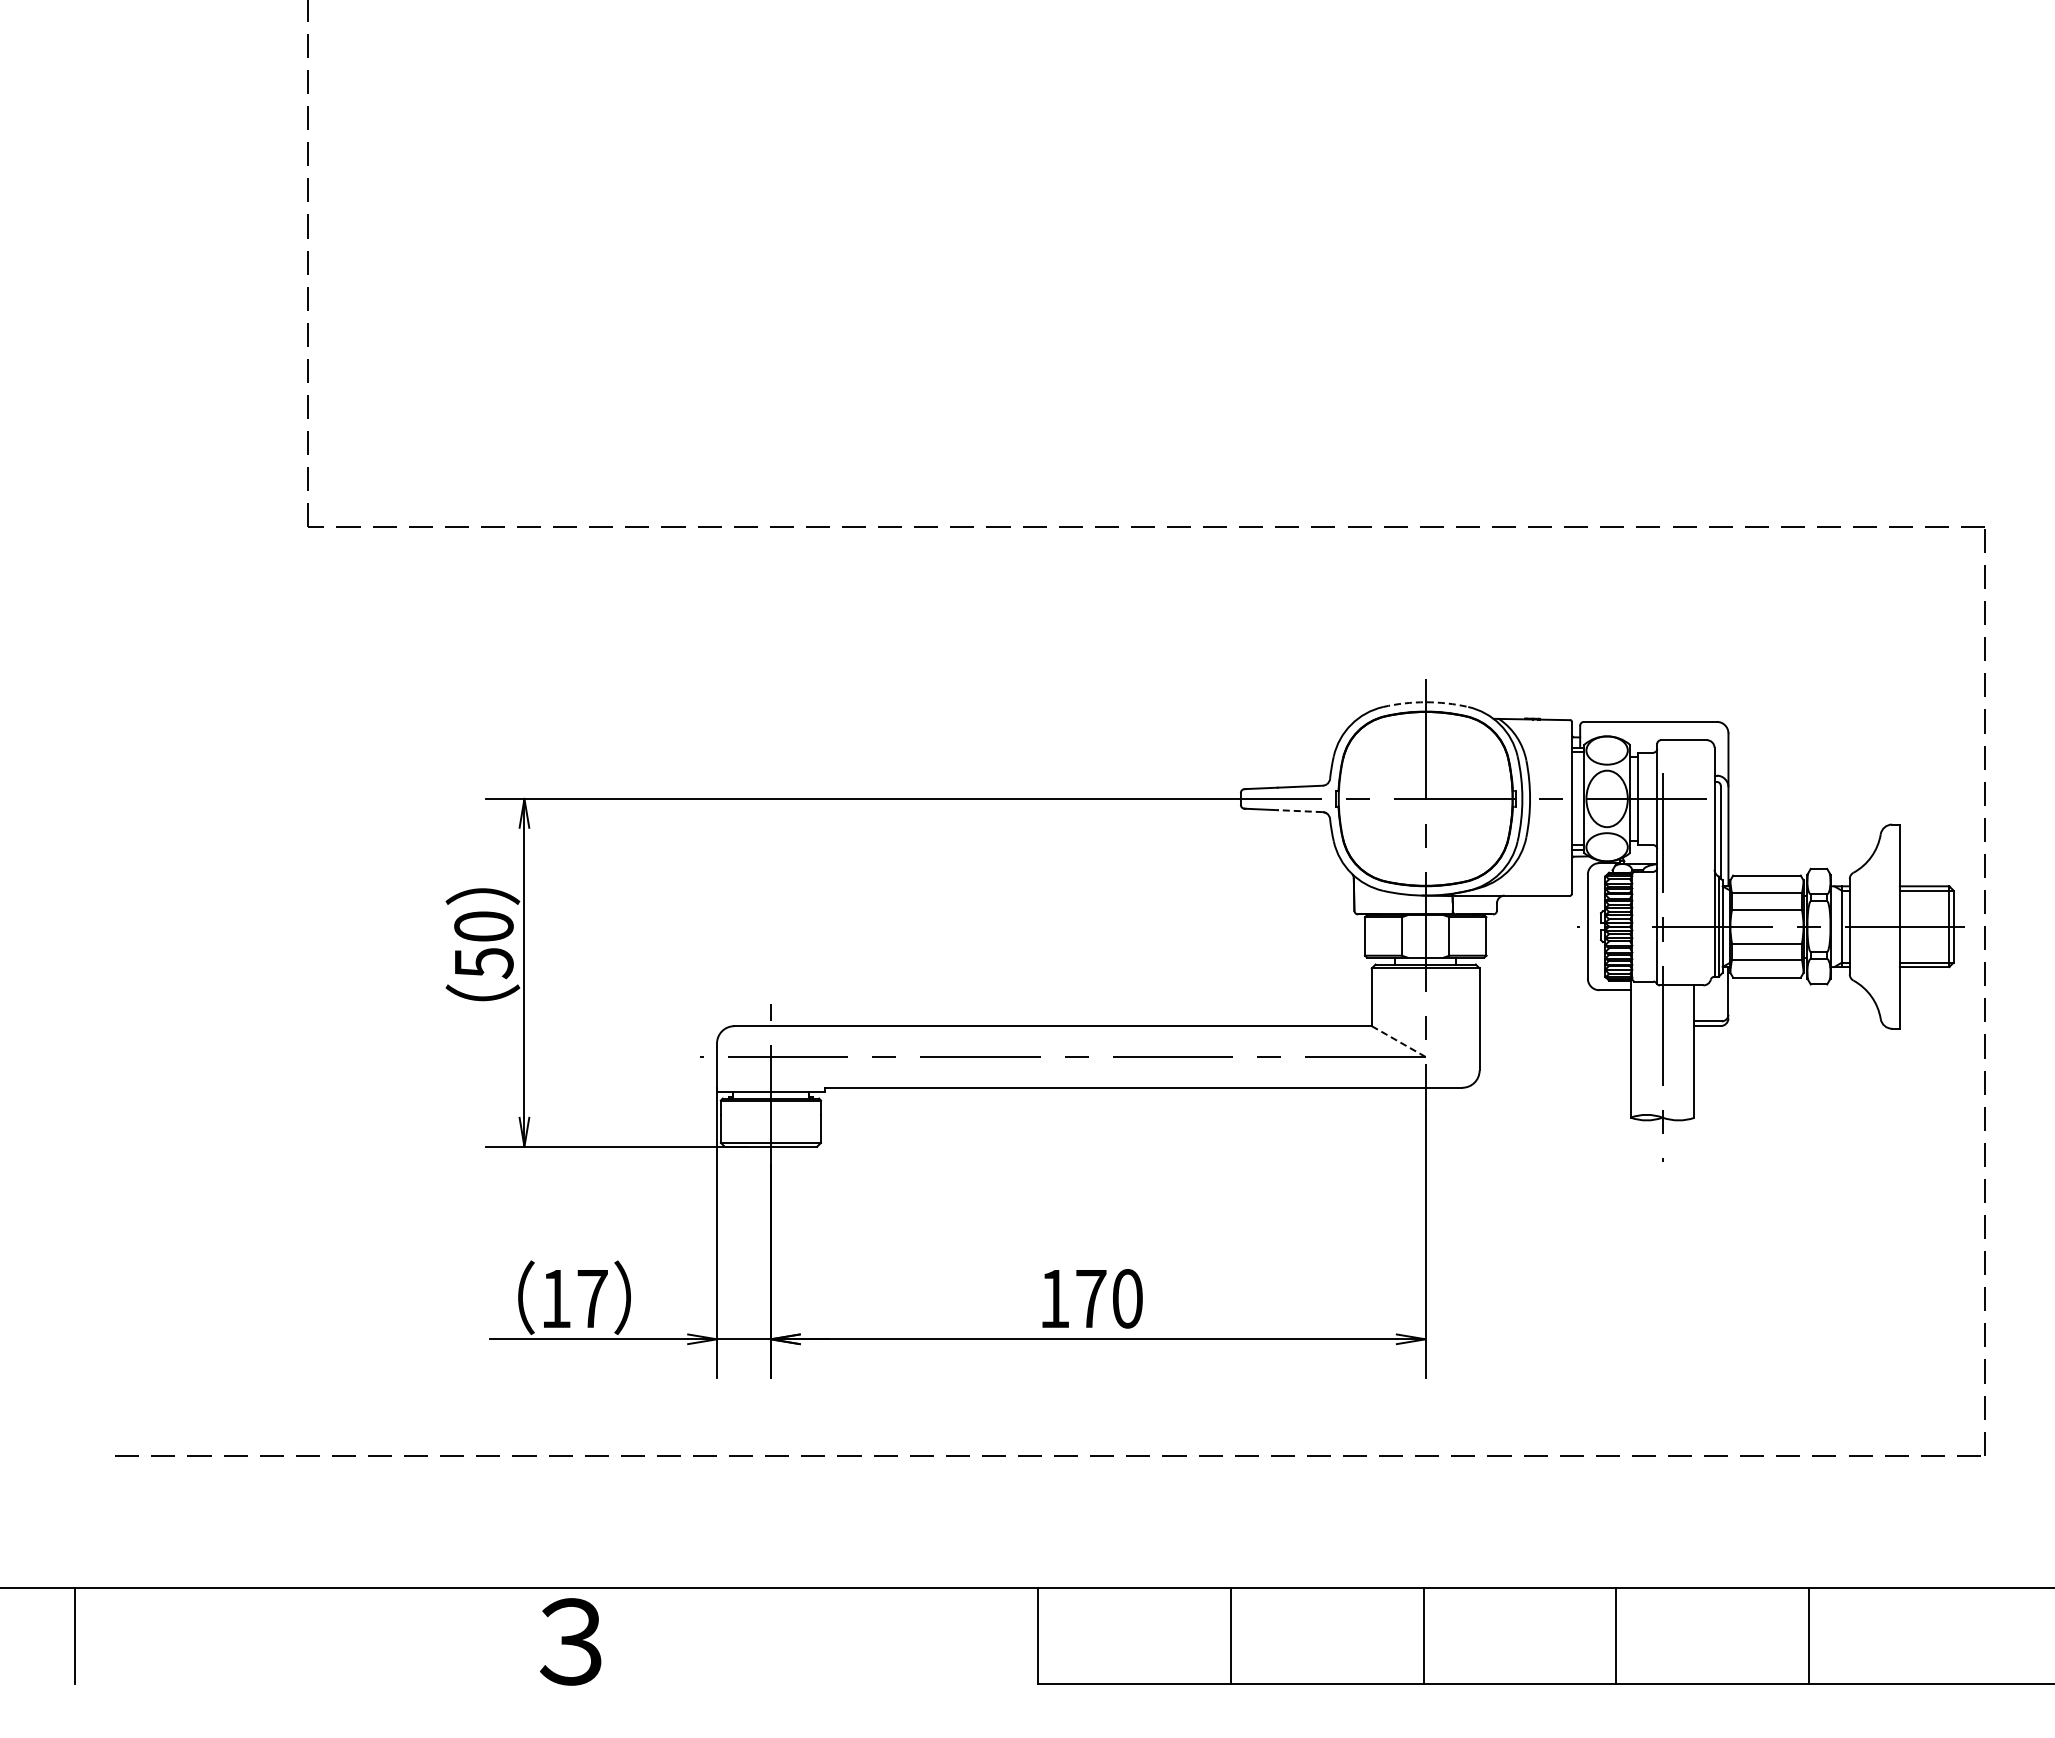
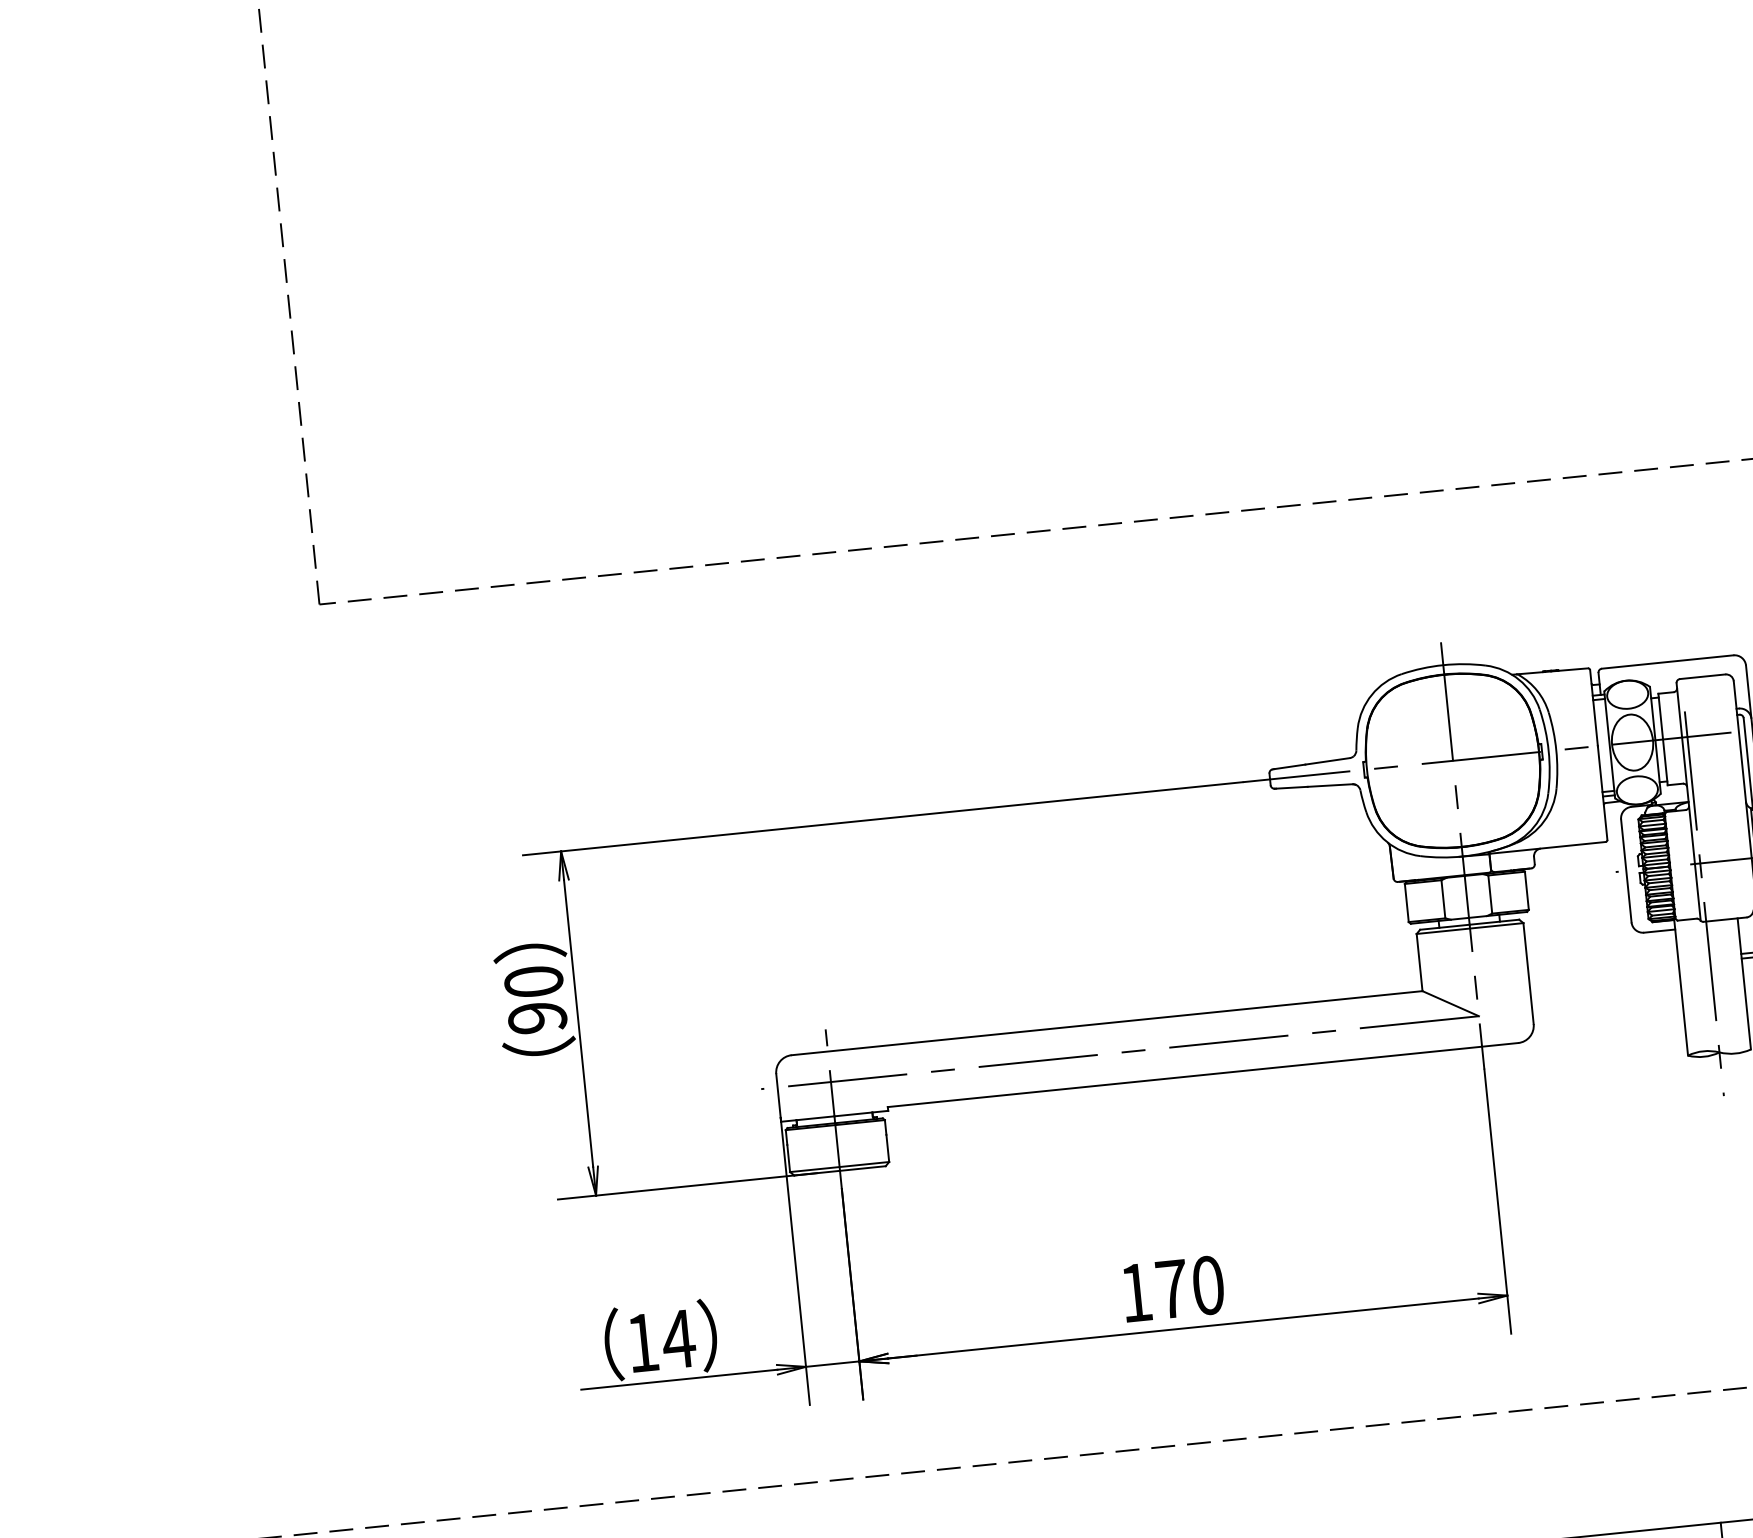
arc: (1425, 702) -> (1443, 665), dashed -> solid
line: (1300, 811) -> (1330, 785), dashed -> solid
text: (483, 963) -> (537, 1018), 50 -> 90
line: (1399, 1041) -> (1451, 1003), dashed -> solid
text: (592, 1298) -> (678, 1338), 17 -> 14

